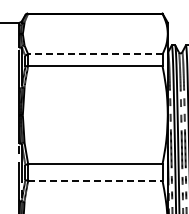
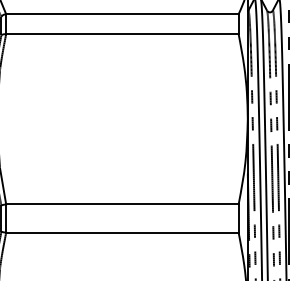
line: (94, 54) -> (120, 14), dashed -> solid
line: (95, 180) -> (122, 232), dashed -> solid

